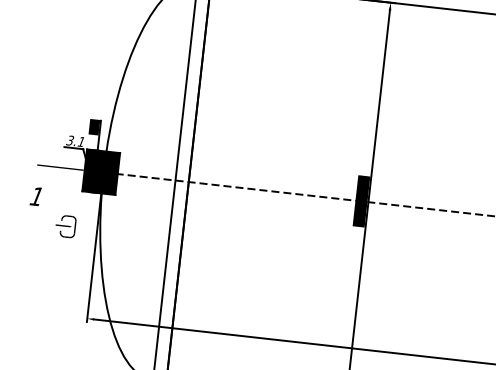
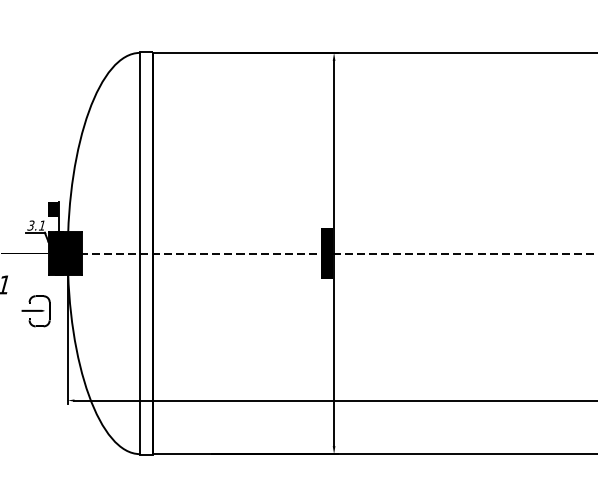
part: (65, 226) -> (35, 311), size x1.43

